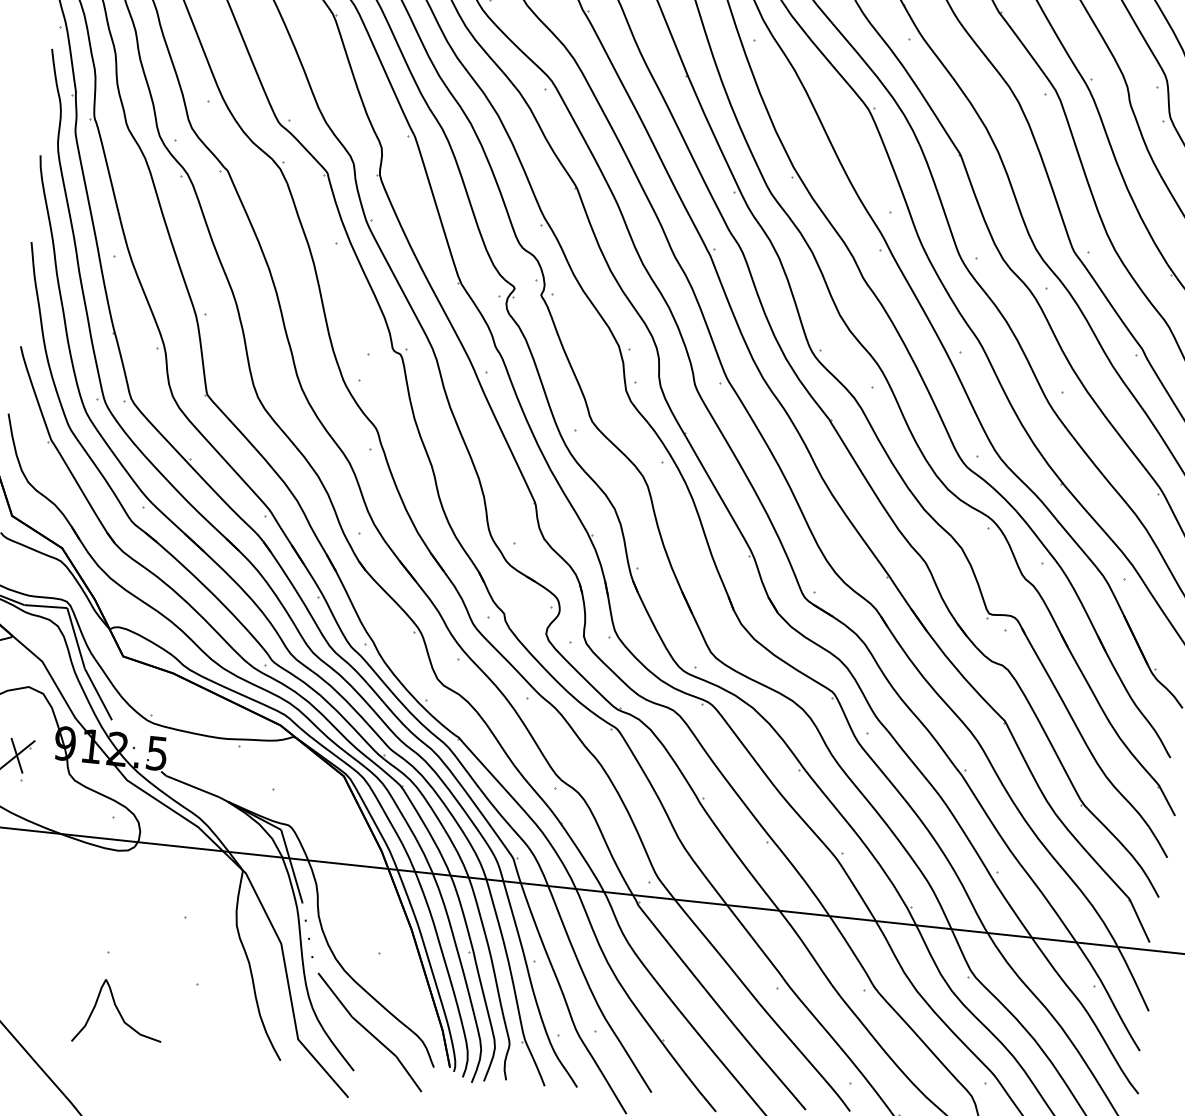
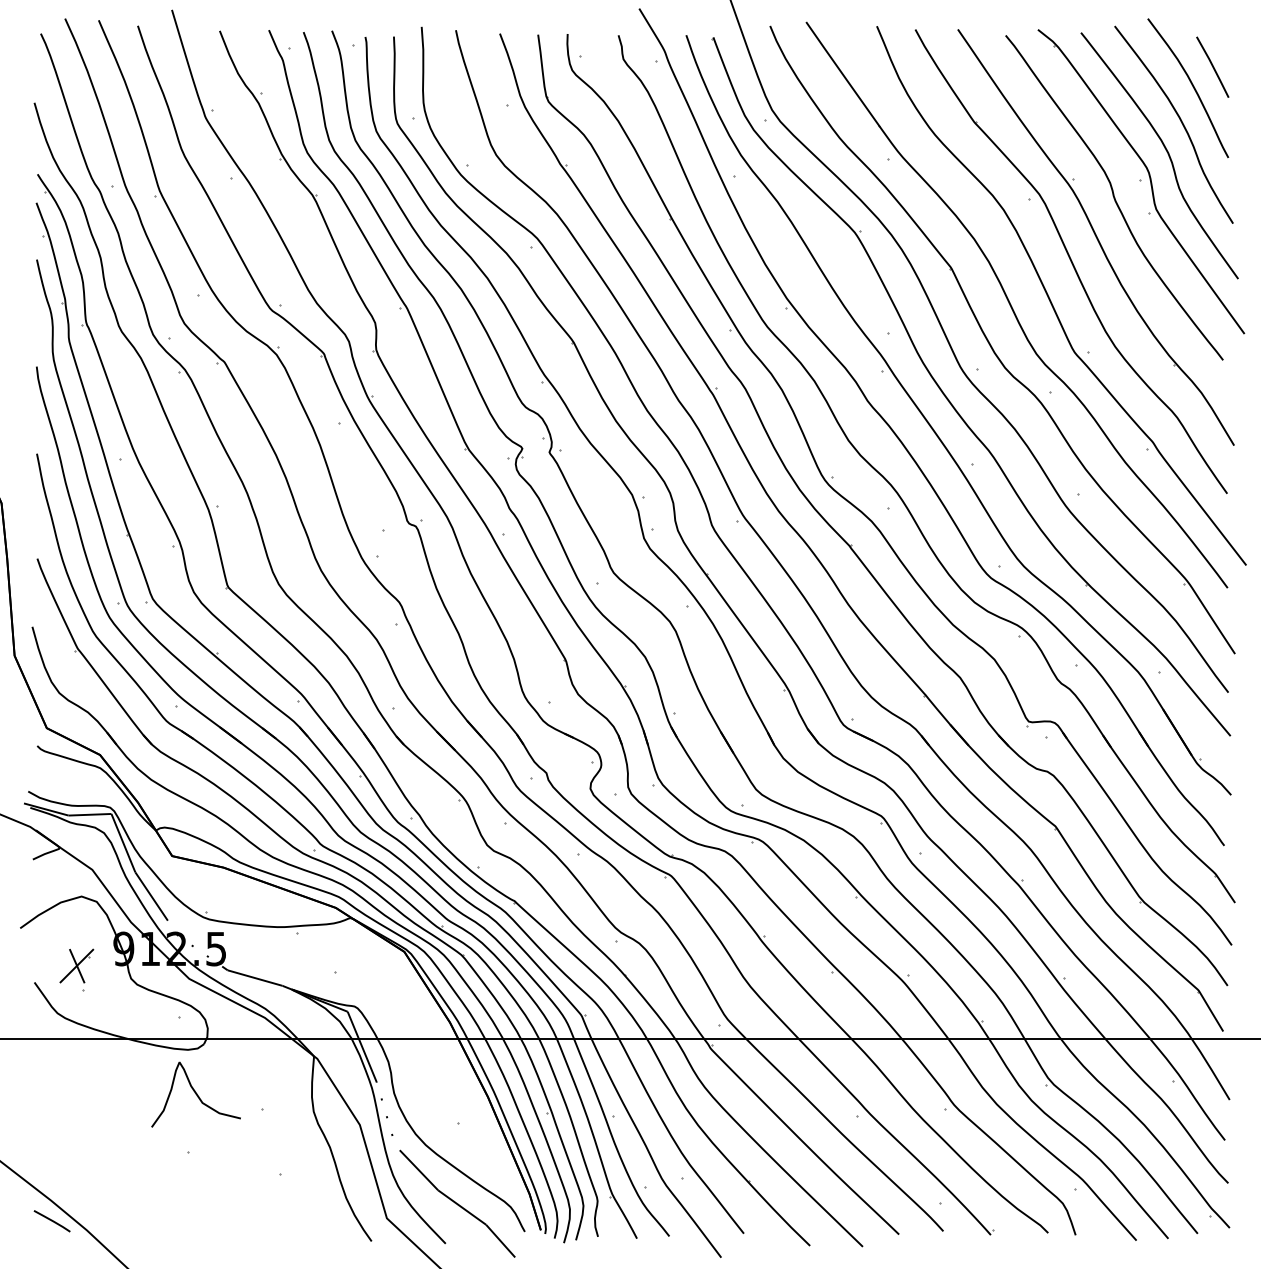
curve: (118, 1013) -> (195, 1094), moved

